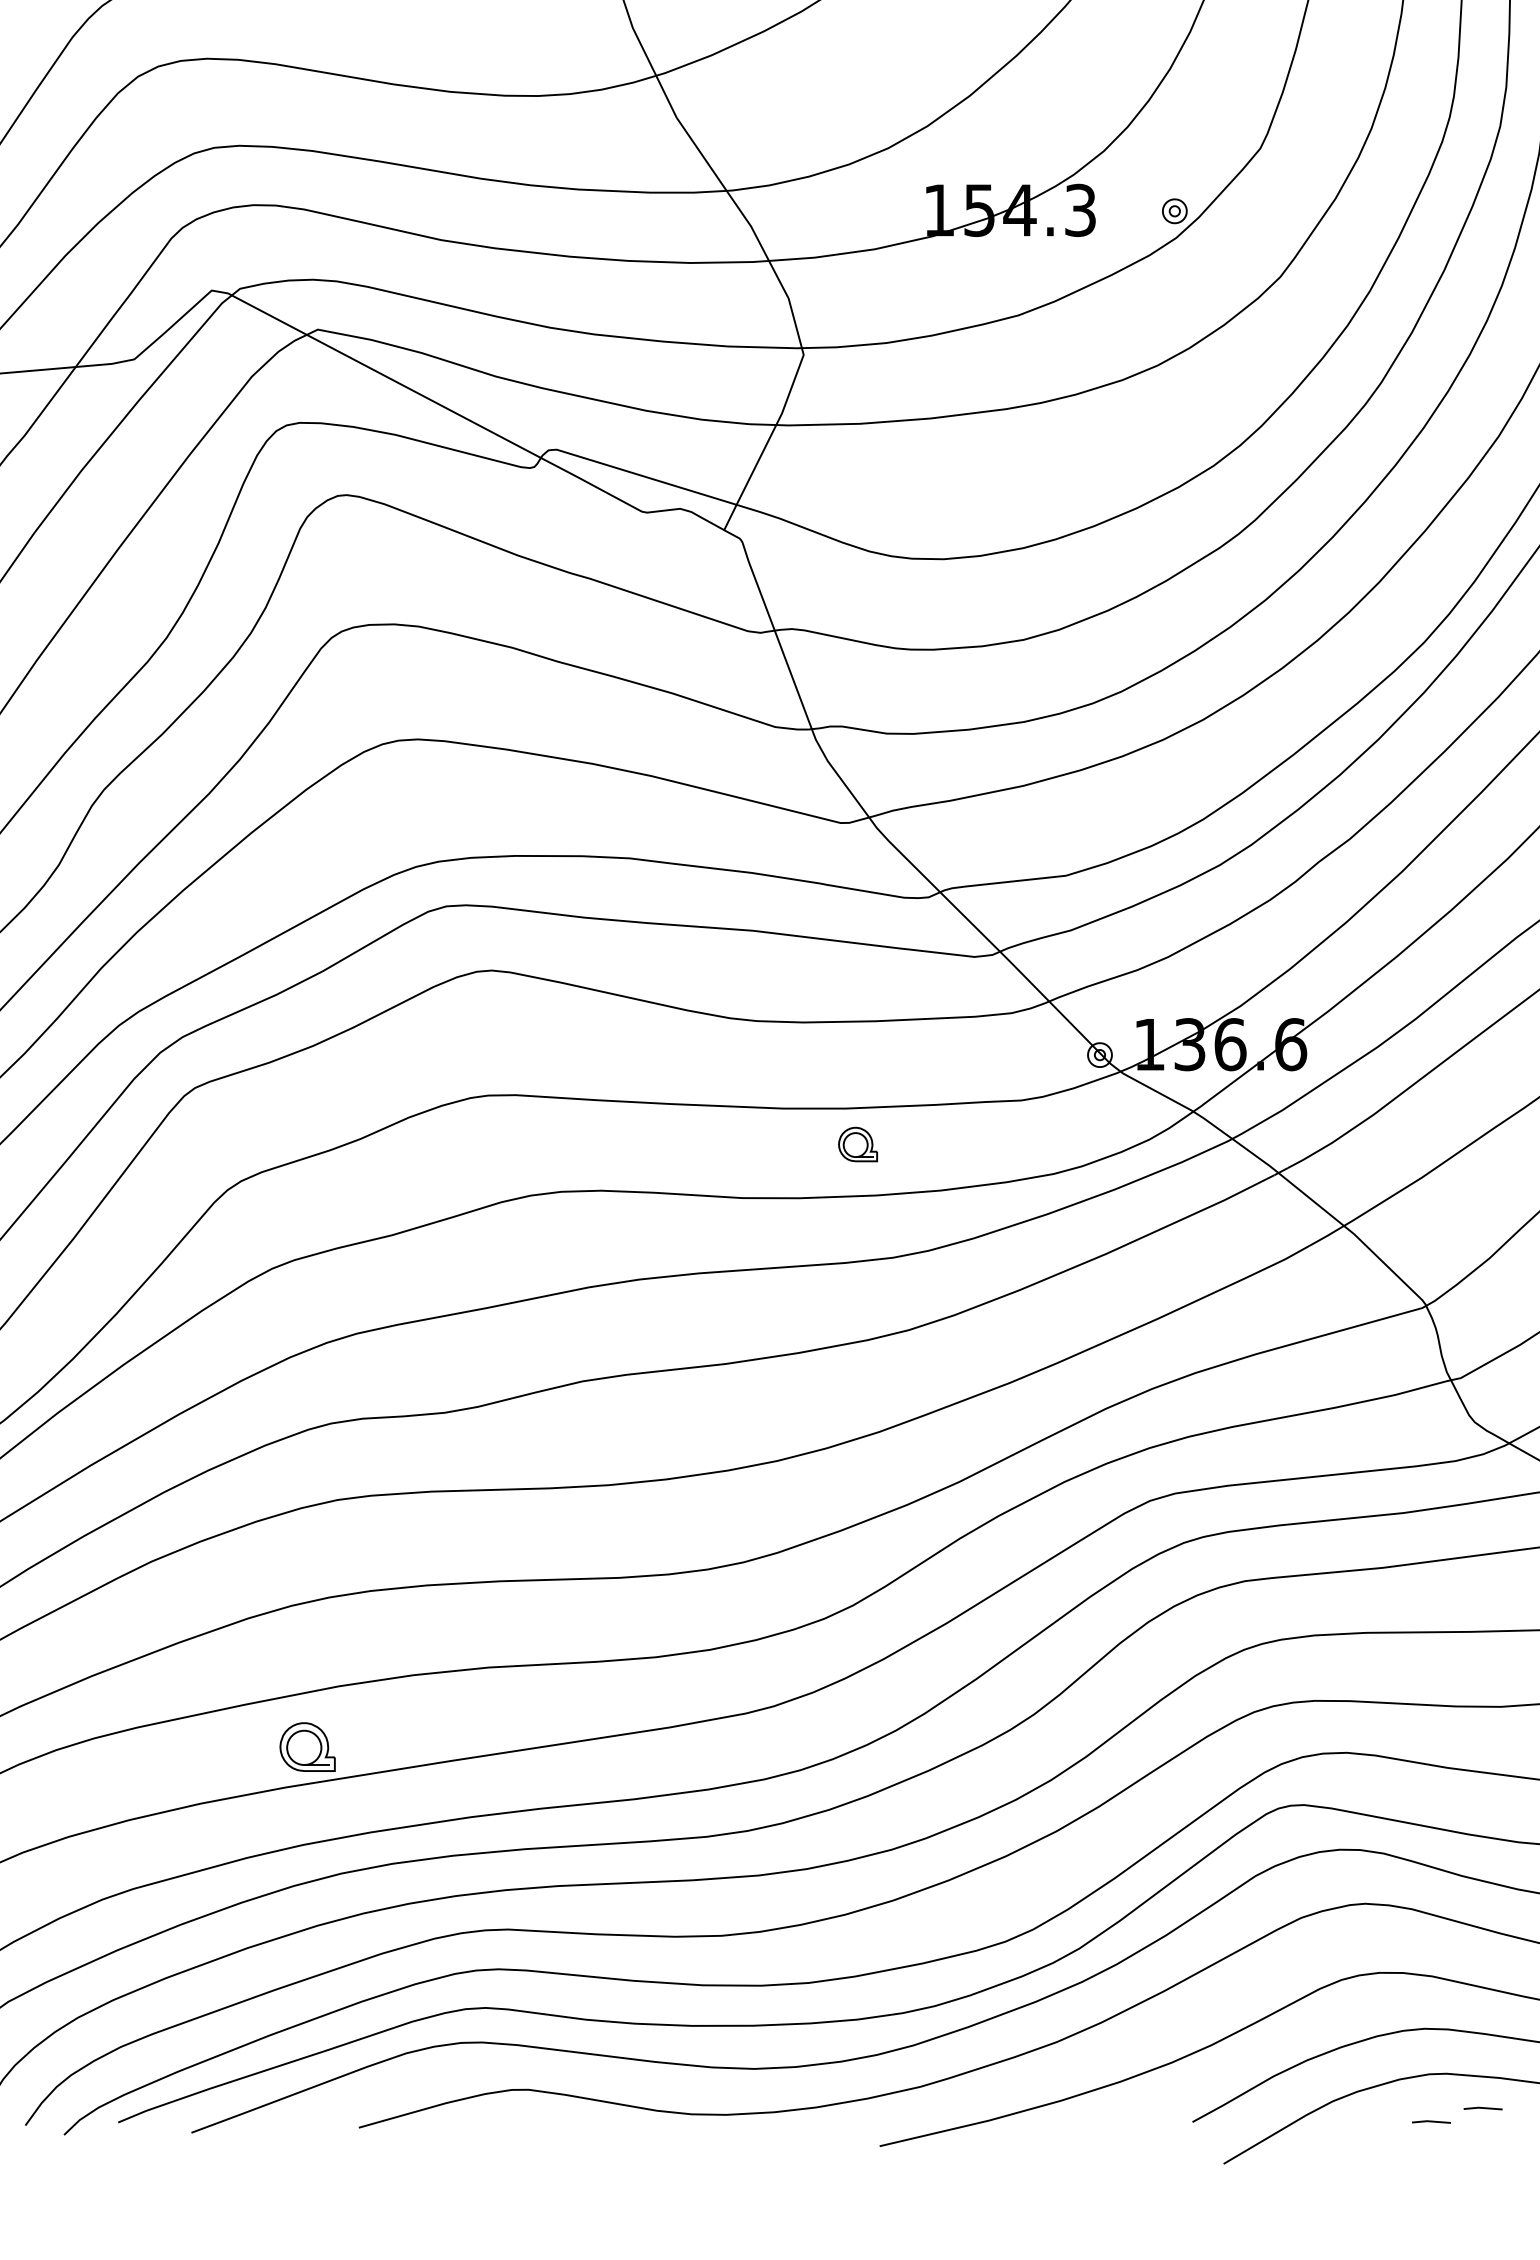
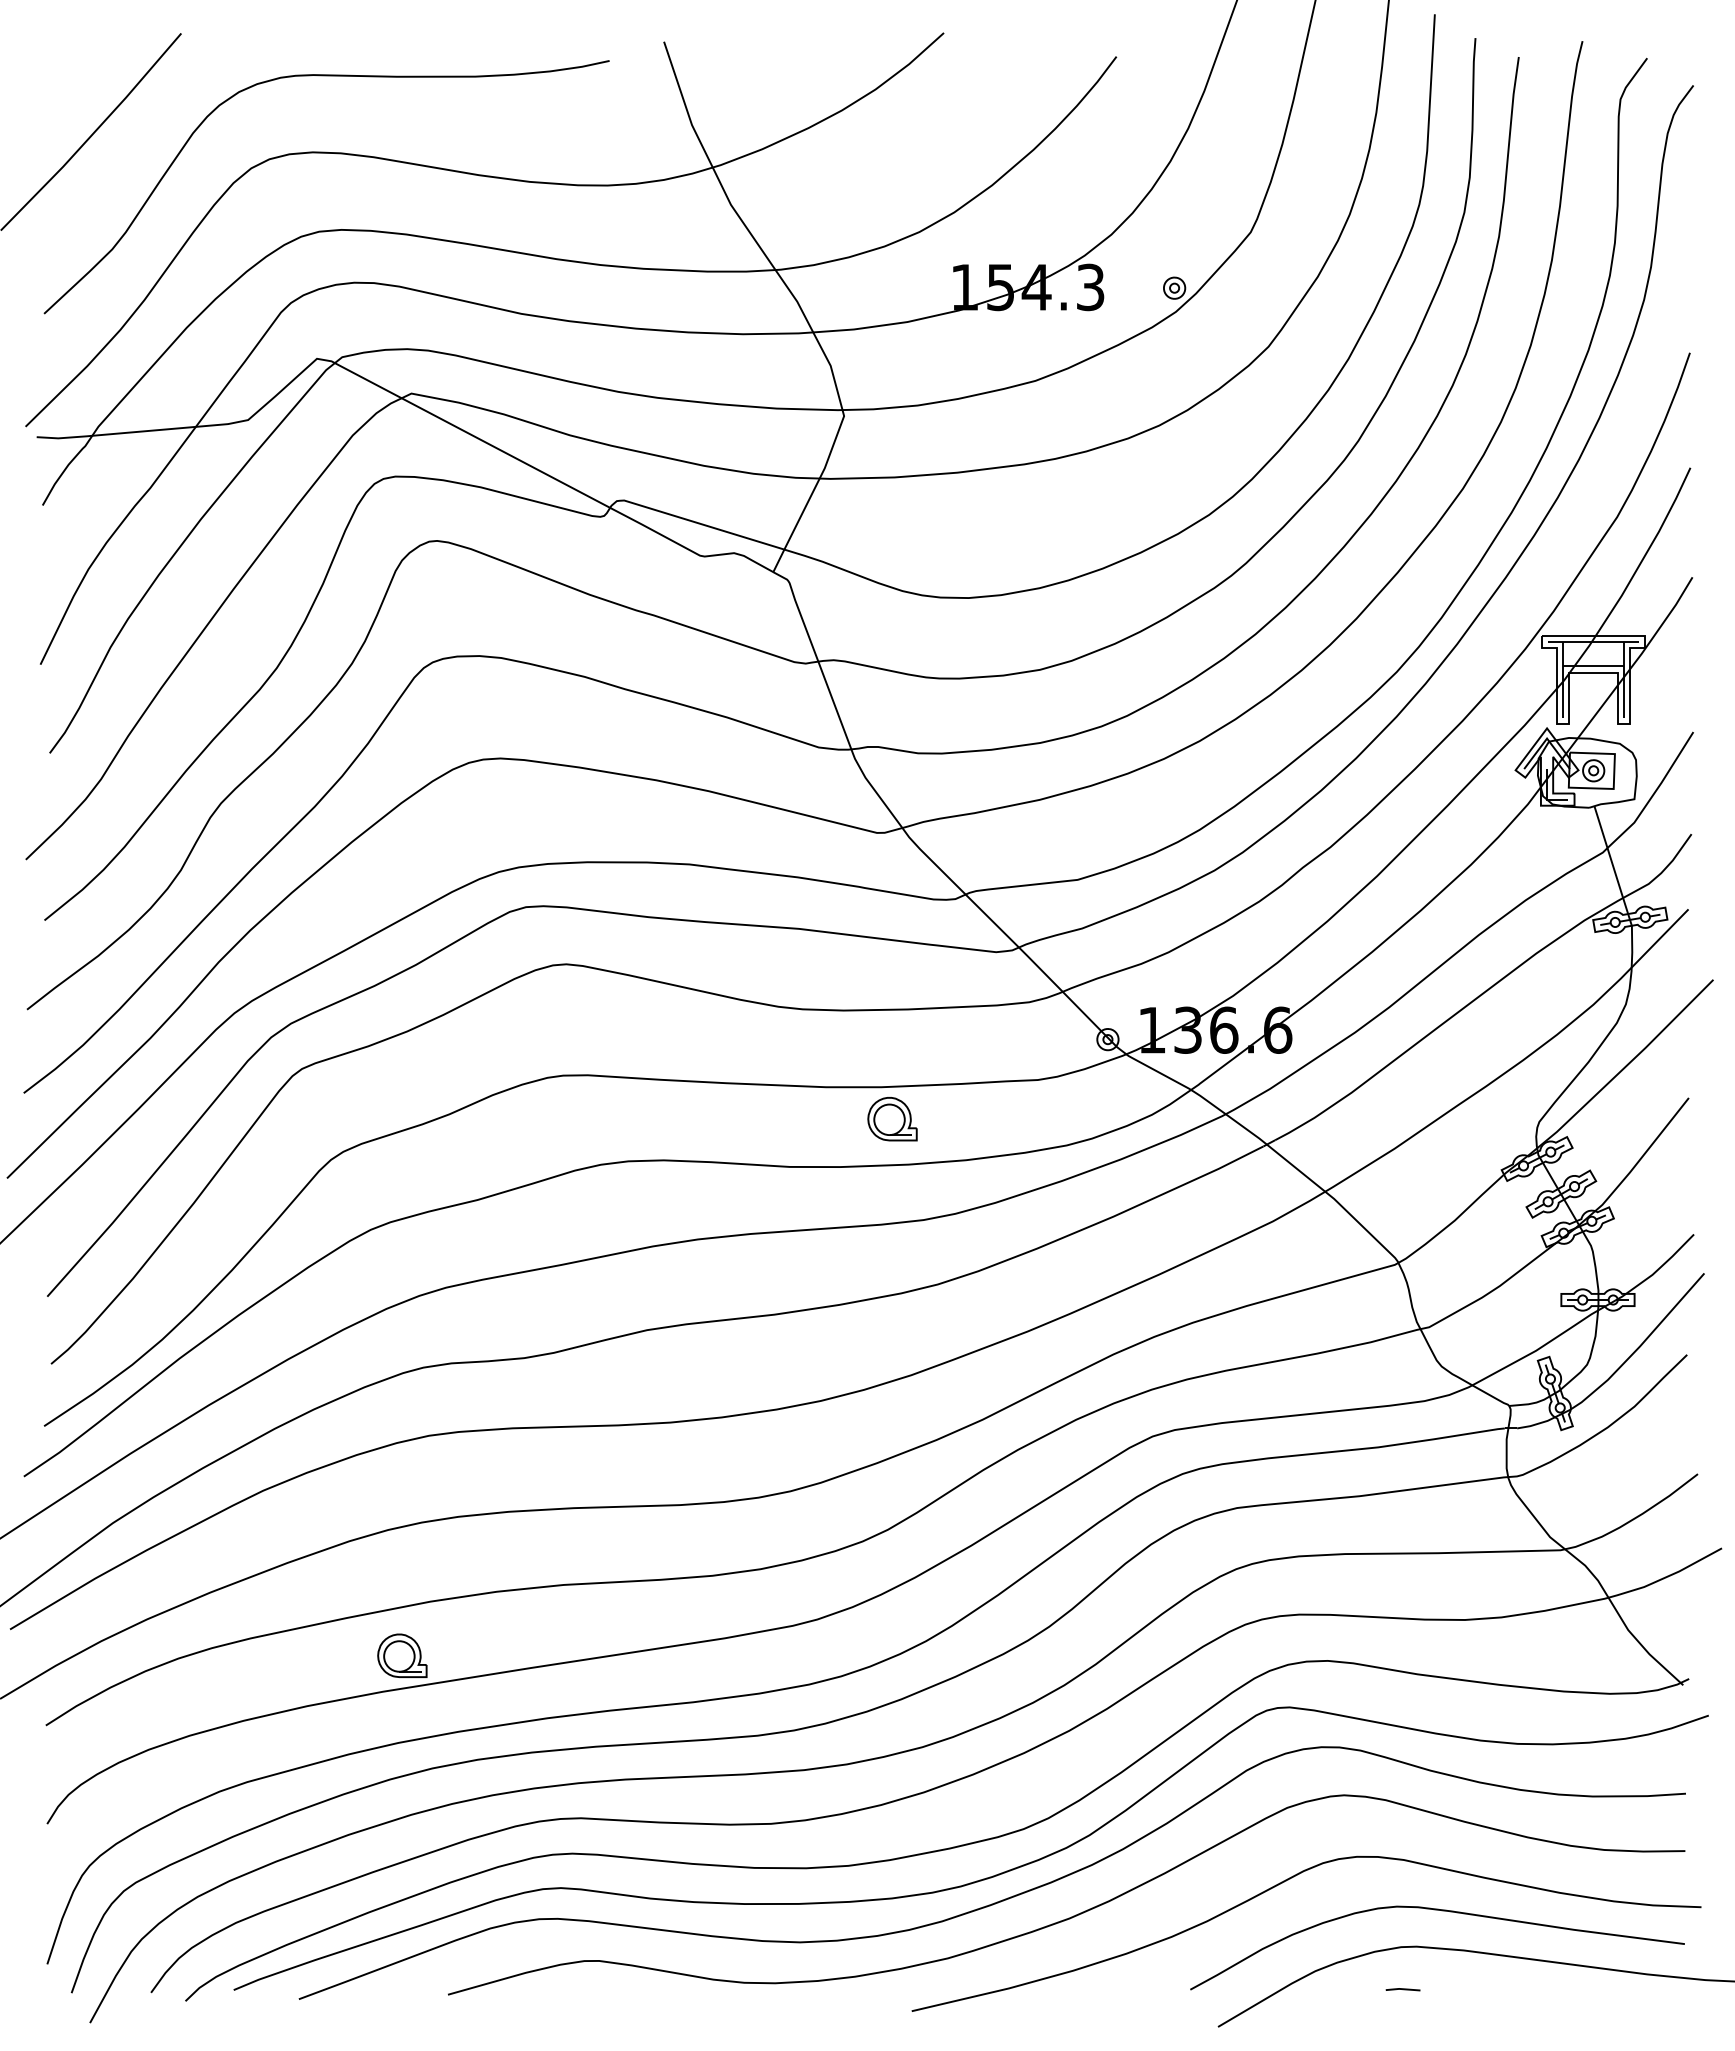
part: (858, 1144) -> (892, 1119), size x1.43
line: (1482, 2108) -> (1448, 1977), removed

